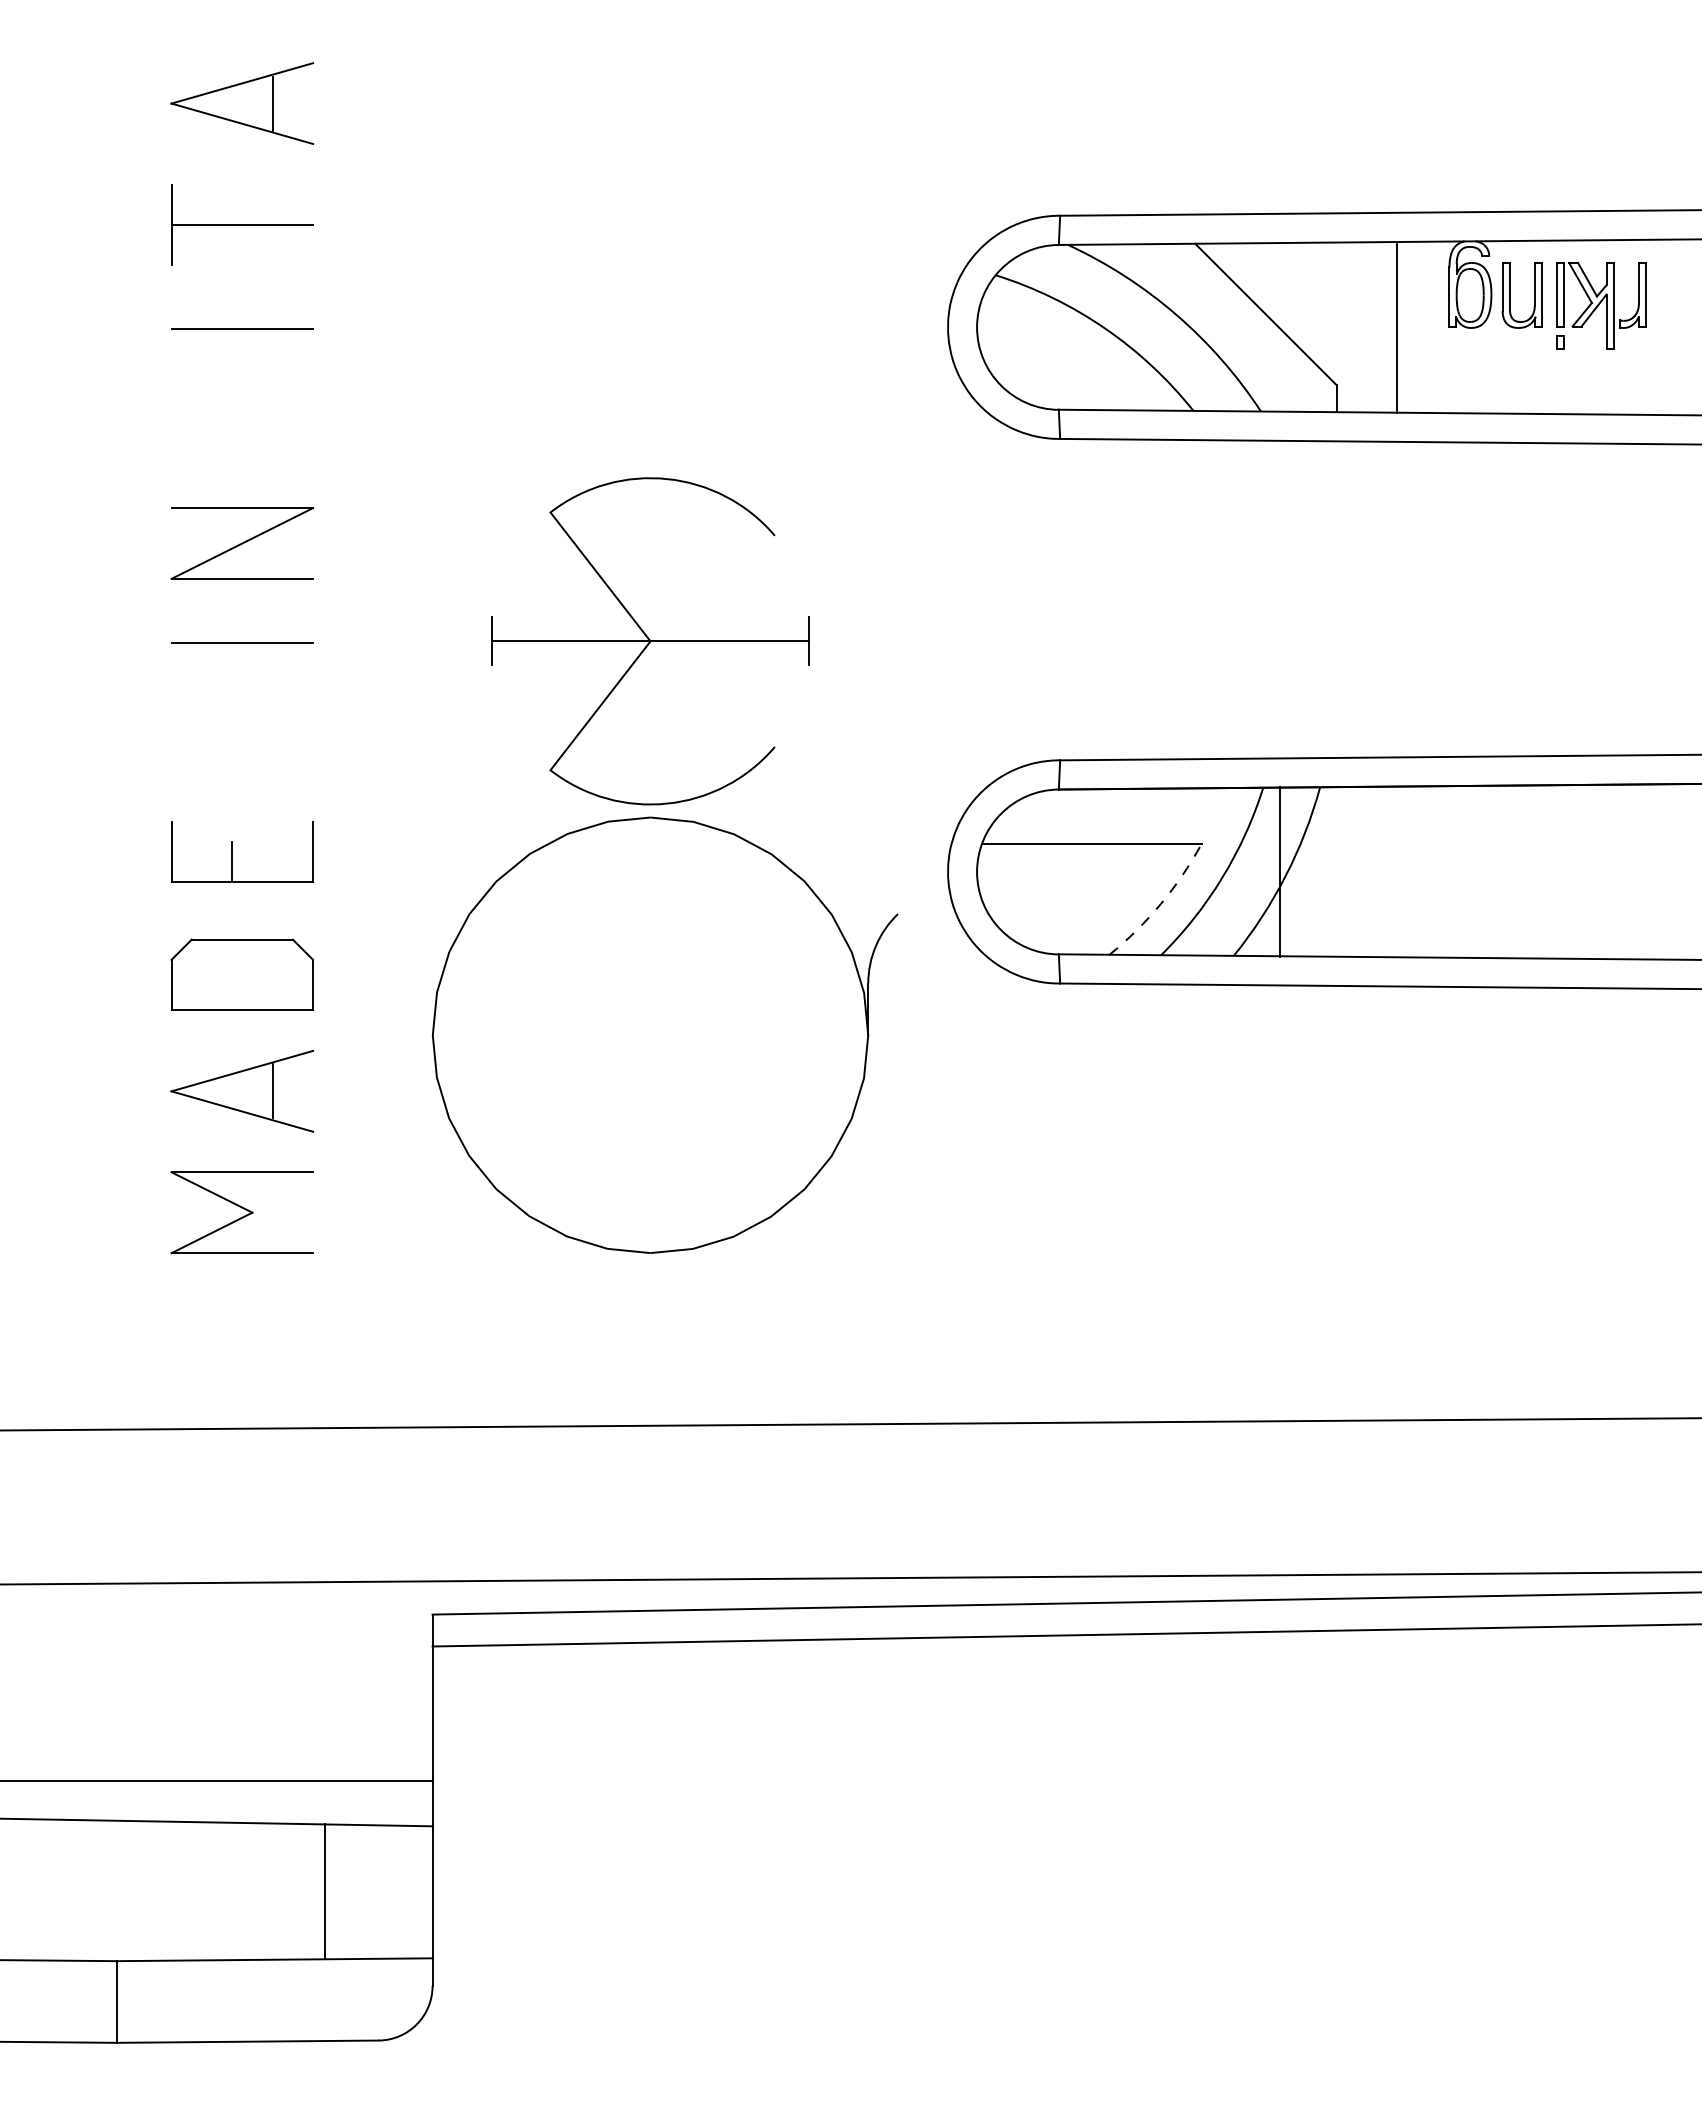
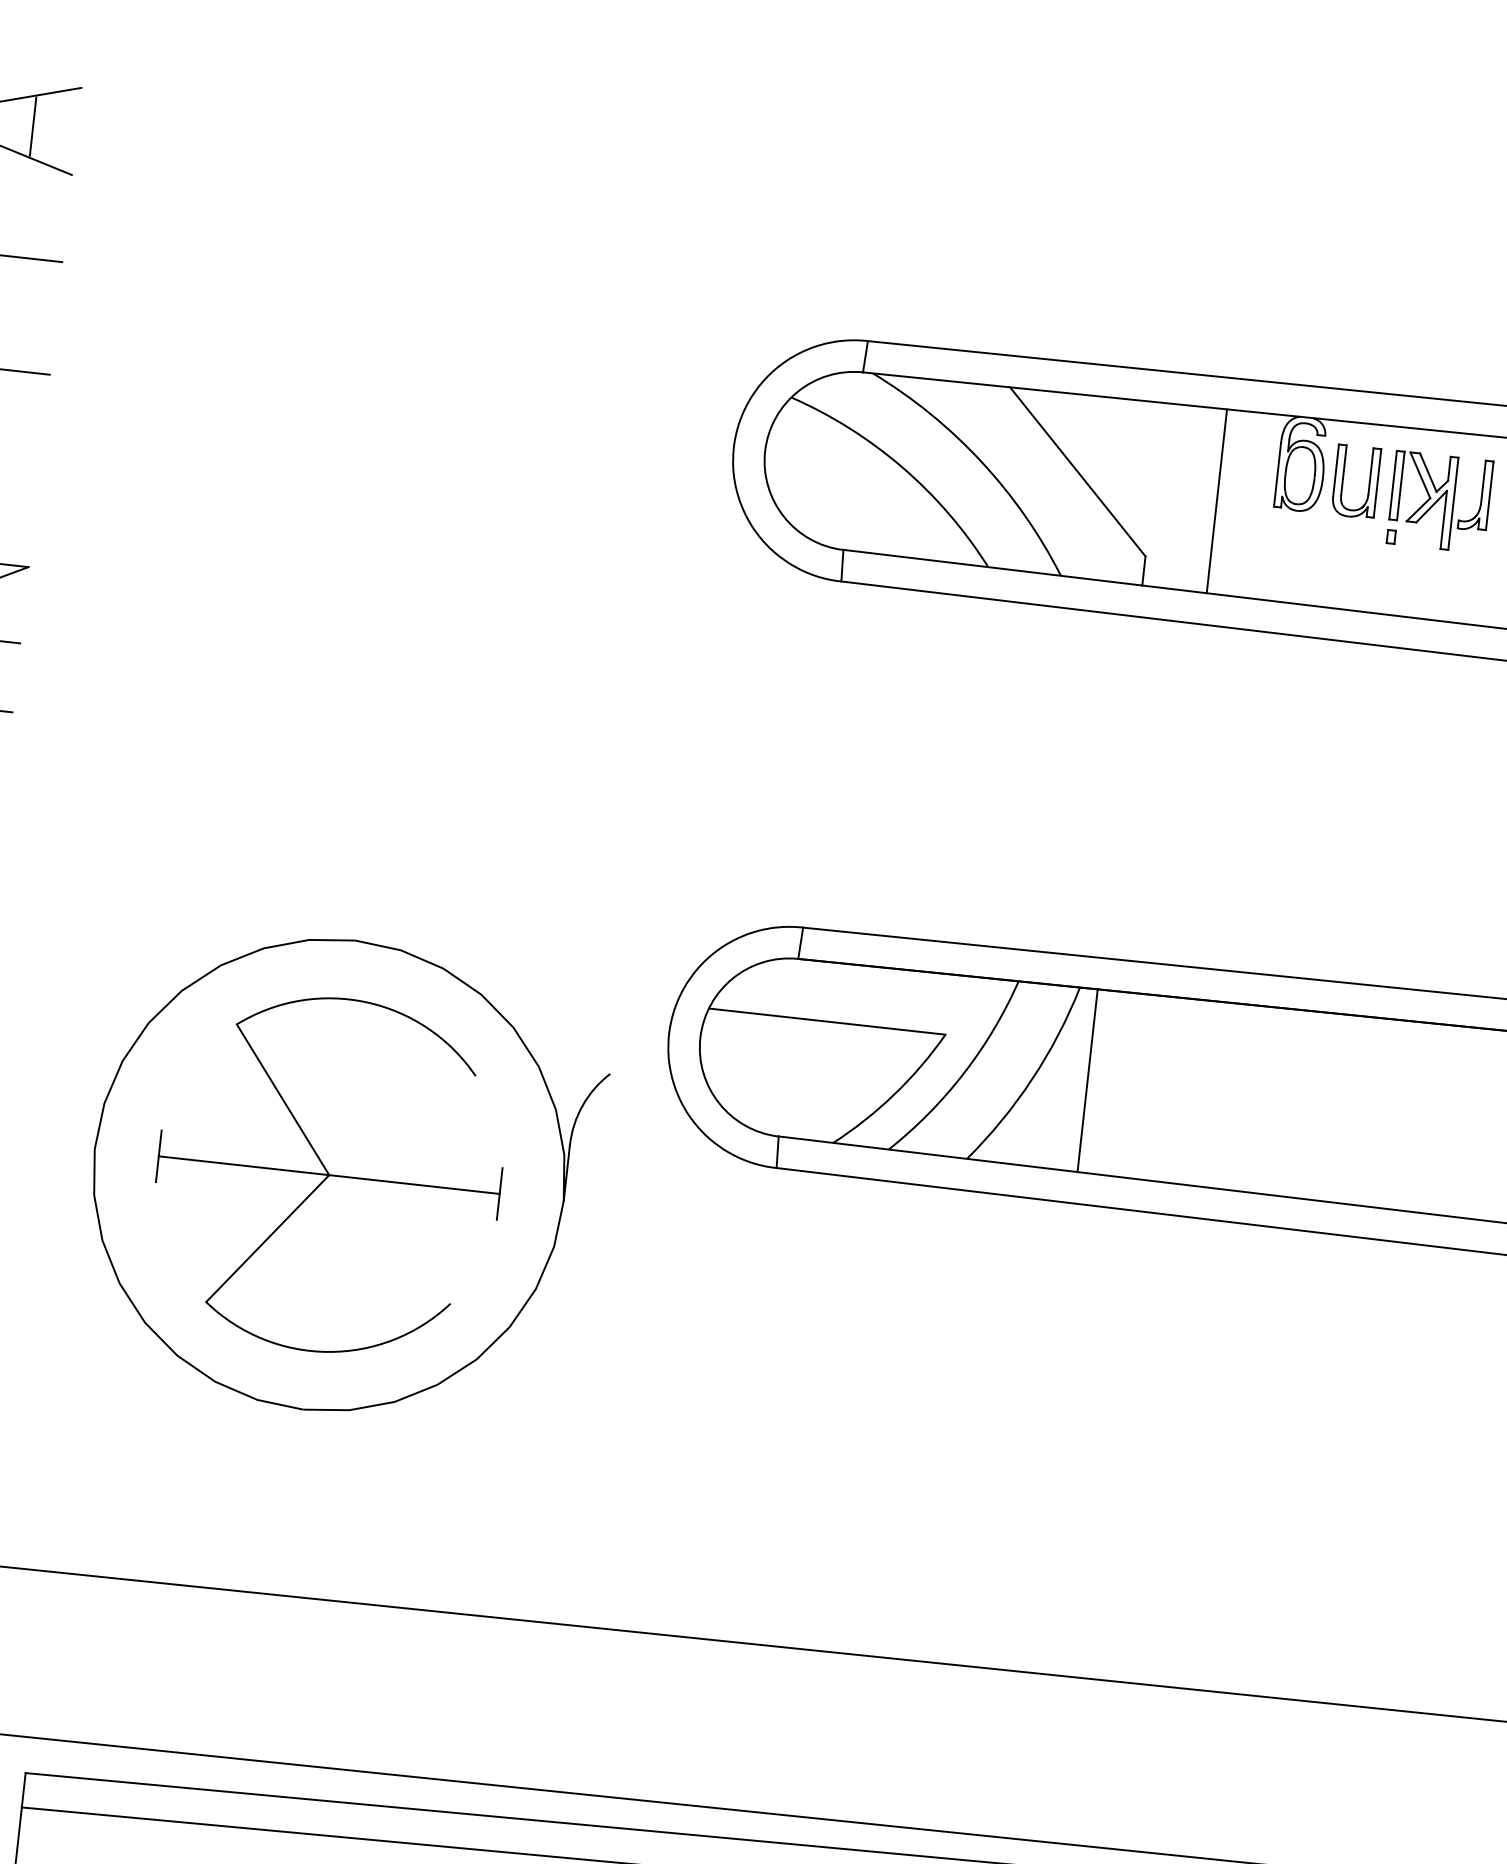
part: (650, 641) -> (329, 1175), moved
line: (1279, 871) -> (1087, 1080), moved
arc: (1160, 903) -> (894, 1093), dashed -> solid

